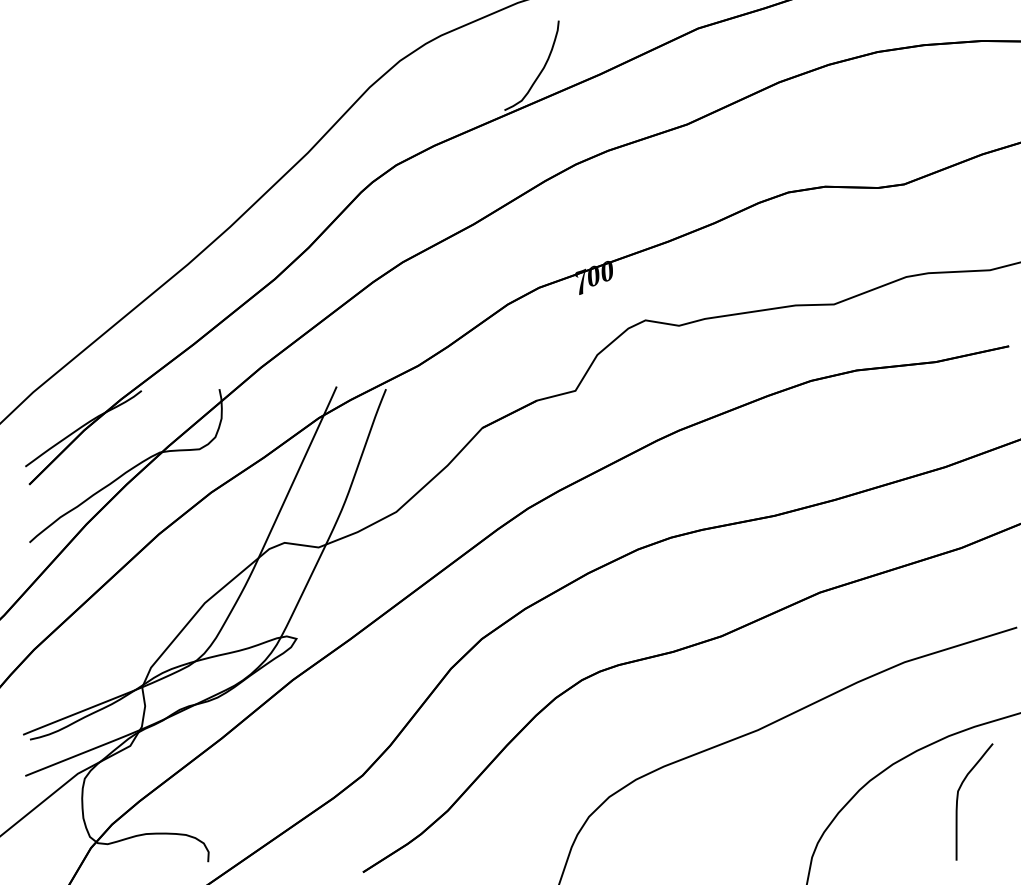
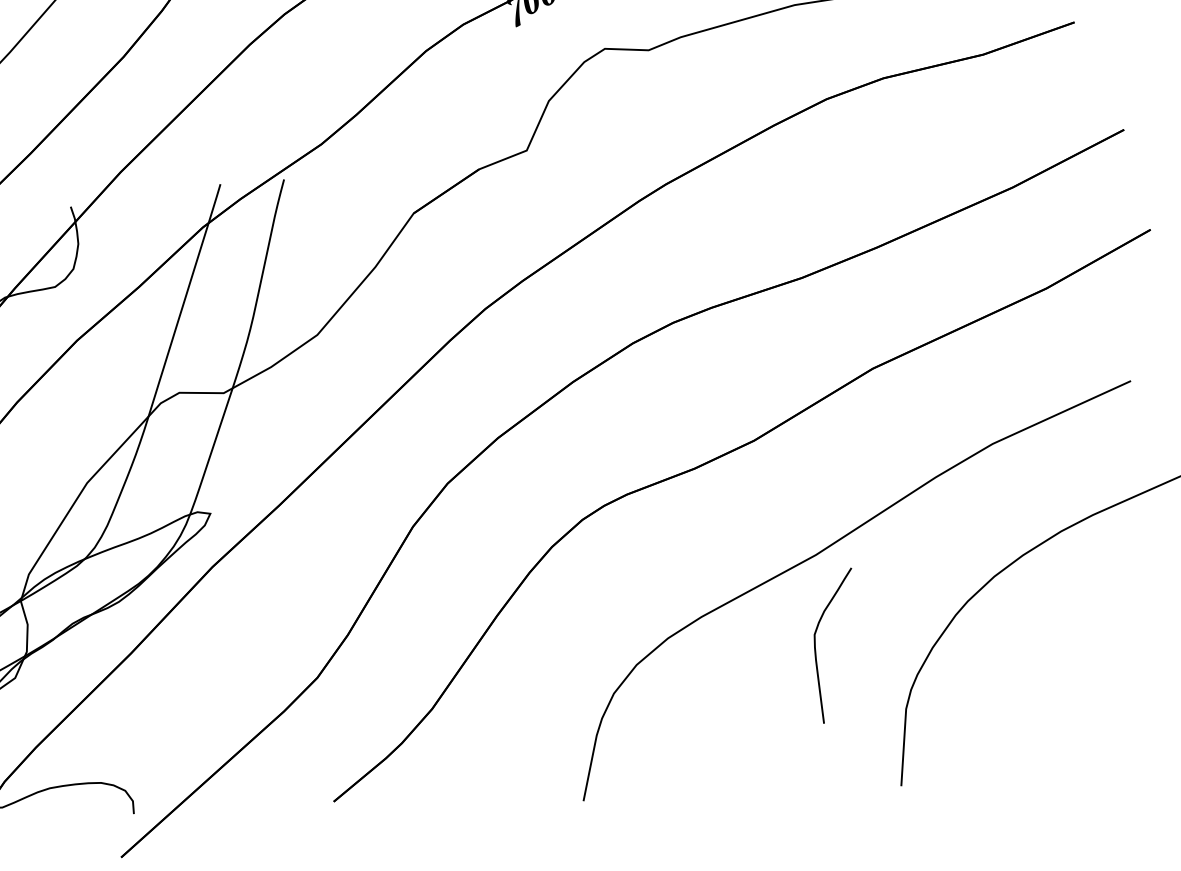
curve: (958, 799) -> (816, 645), moved

